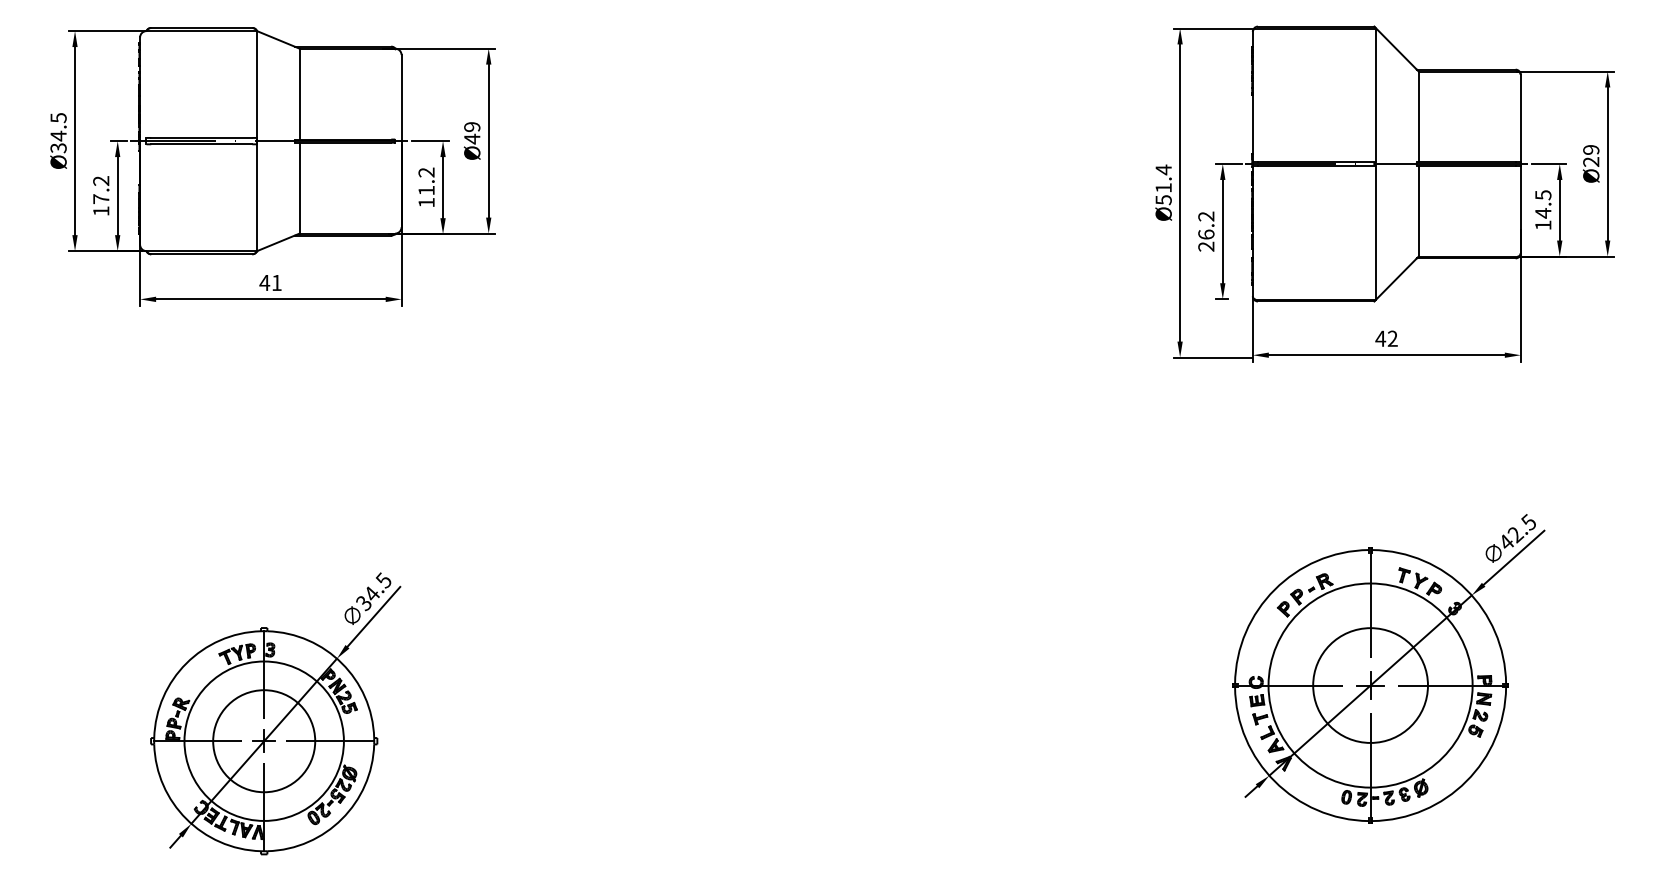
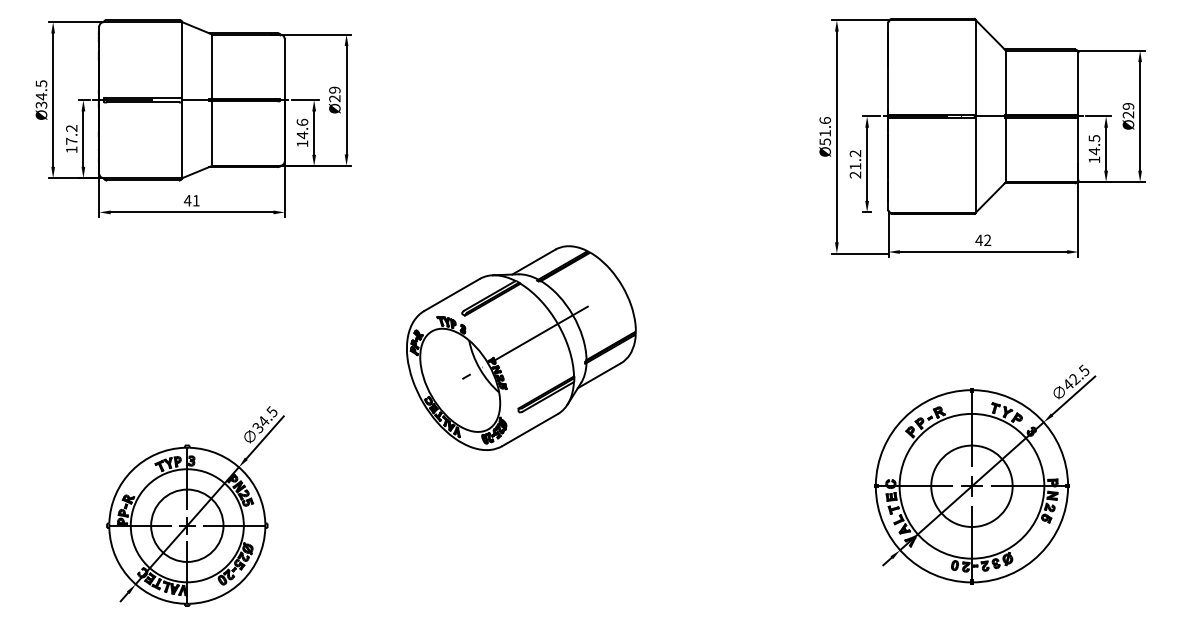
text: (472, 138) -> (335, 98), Ø49 -> Ø29
text: (1163, 169) -> (825, 120), Ø51.4 -> Ø51.6
text: (426, 181) -> (302, 128), 11.2 -> 14.6
text: (1206, 234) -> (855, 166), 26.2 -> 21.2
part: (735, 490) -> (521, 347), added

